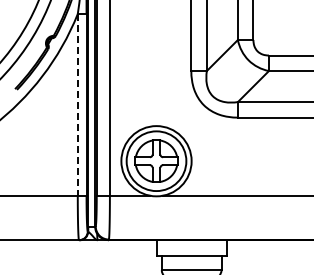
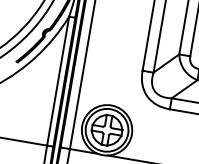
line: (77, 105) -> (57, 81), dashed -> solid

